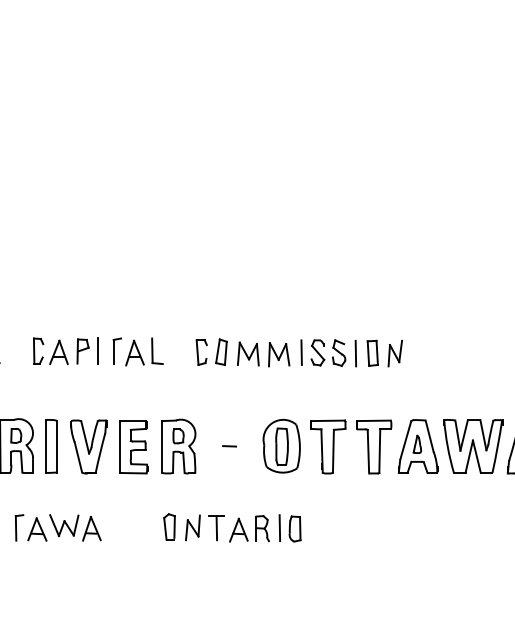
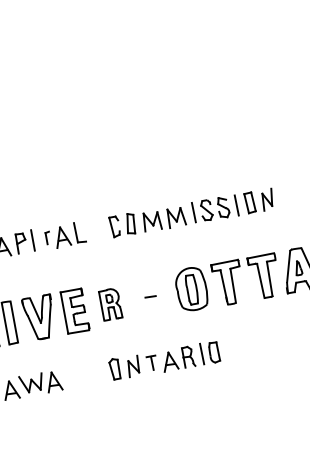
part: (116, 350) -> (47, 237), size x0.6
part: (178, 446) -> (110, 304), size x0.7
part: (216, 528) -> (152, 363), size x0.7

